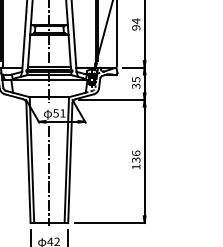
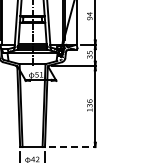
line: (49, 175) -> (32, 115), removed
line: (111, 223) -> (73, 147), solid -> dashed

